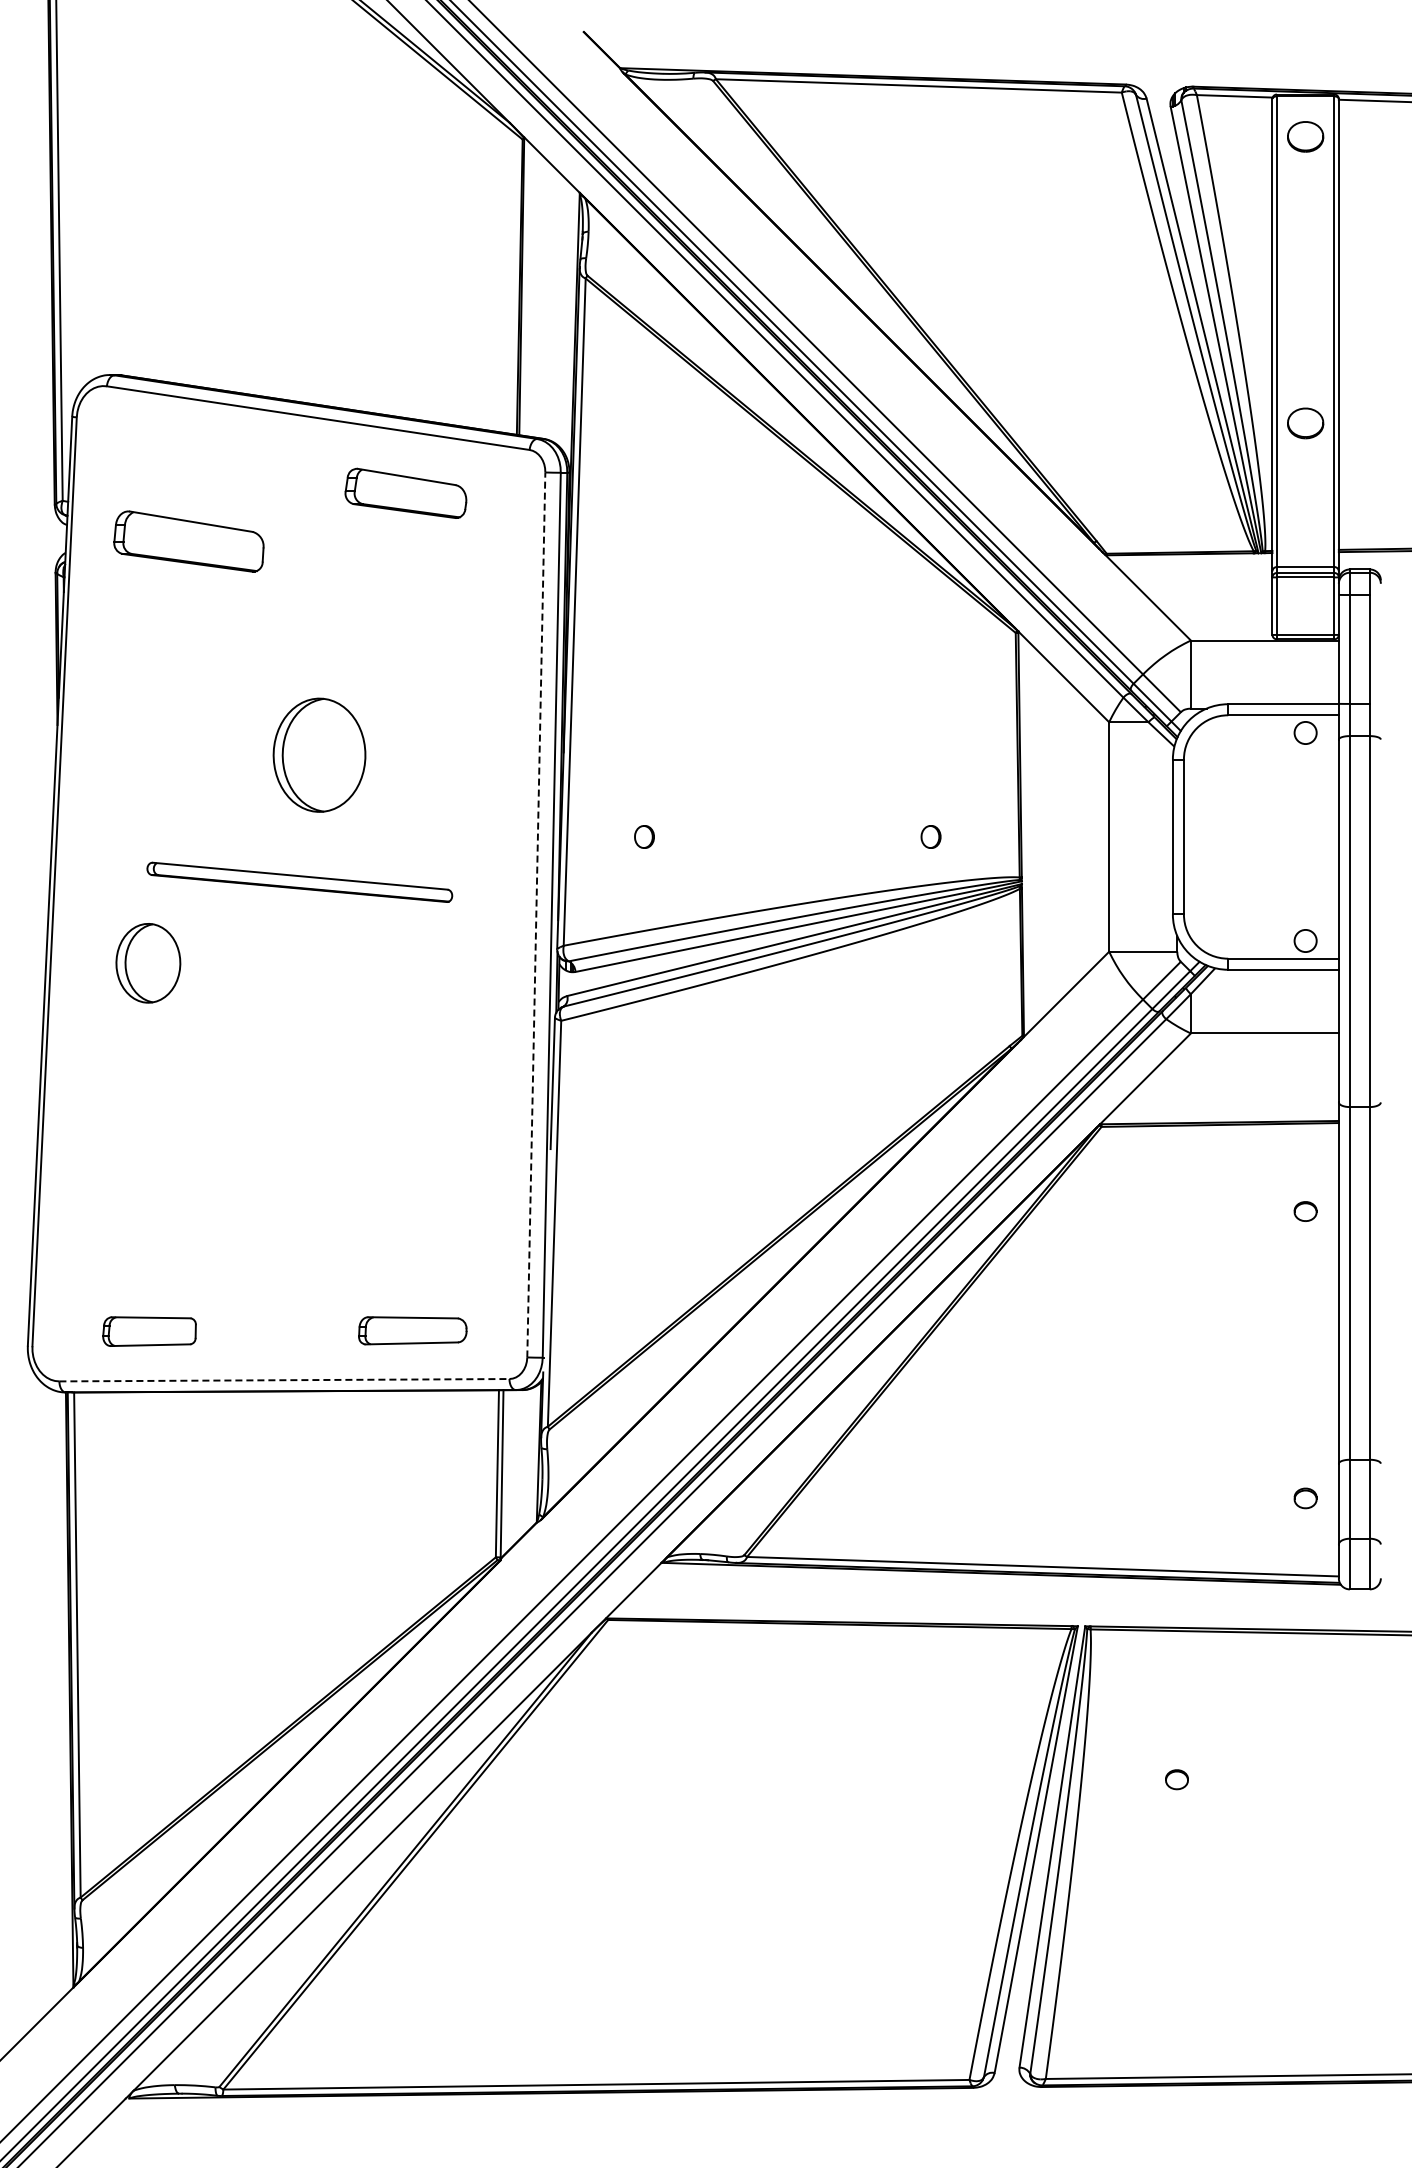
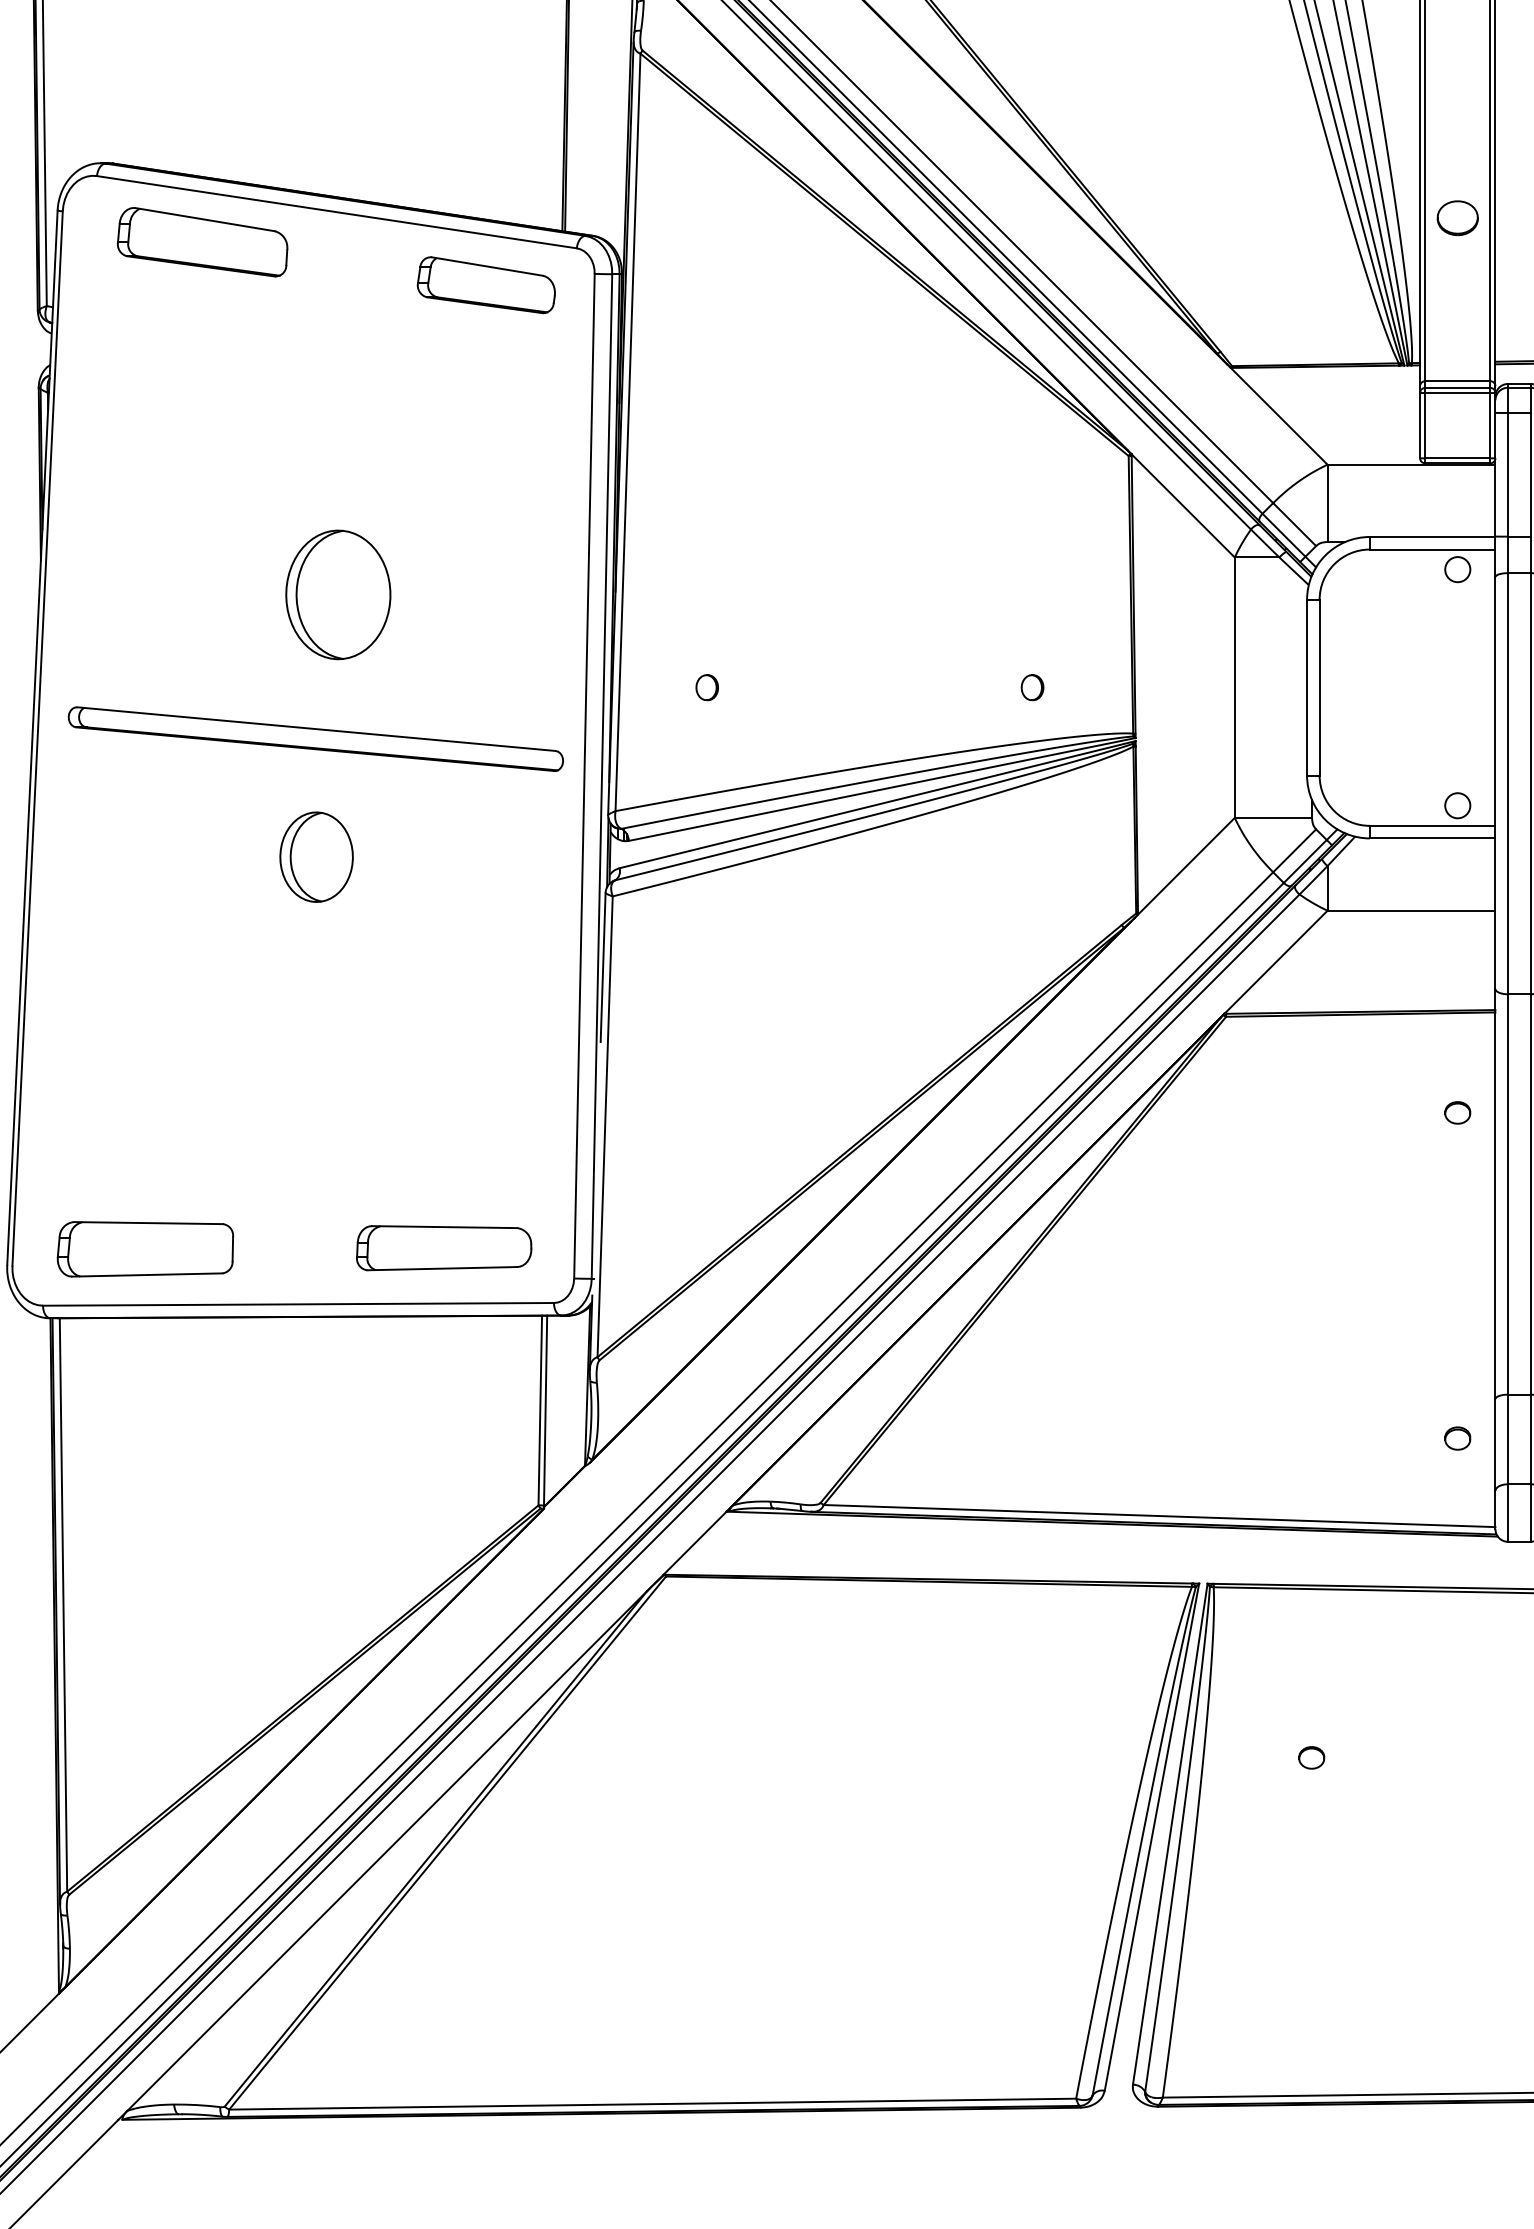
part: (405, 492) -> (485, 284), moved
part: (188, 541) -> (202, 242), moved
part: (299, 882) -> (315, 739), size x1.43
line: (536, 914) -> (584, 775), dashed -> solid
part: (148, 963) -> (316, 857), moved
part: (412, 1330) -> (443, 1247), size x1.43
part: (149, 1331) -> (145, 1249), size x1.67
line: (284, 1380) -> (298, 1304), dashed -> solid

